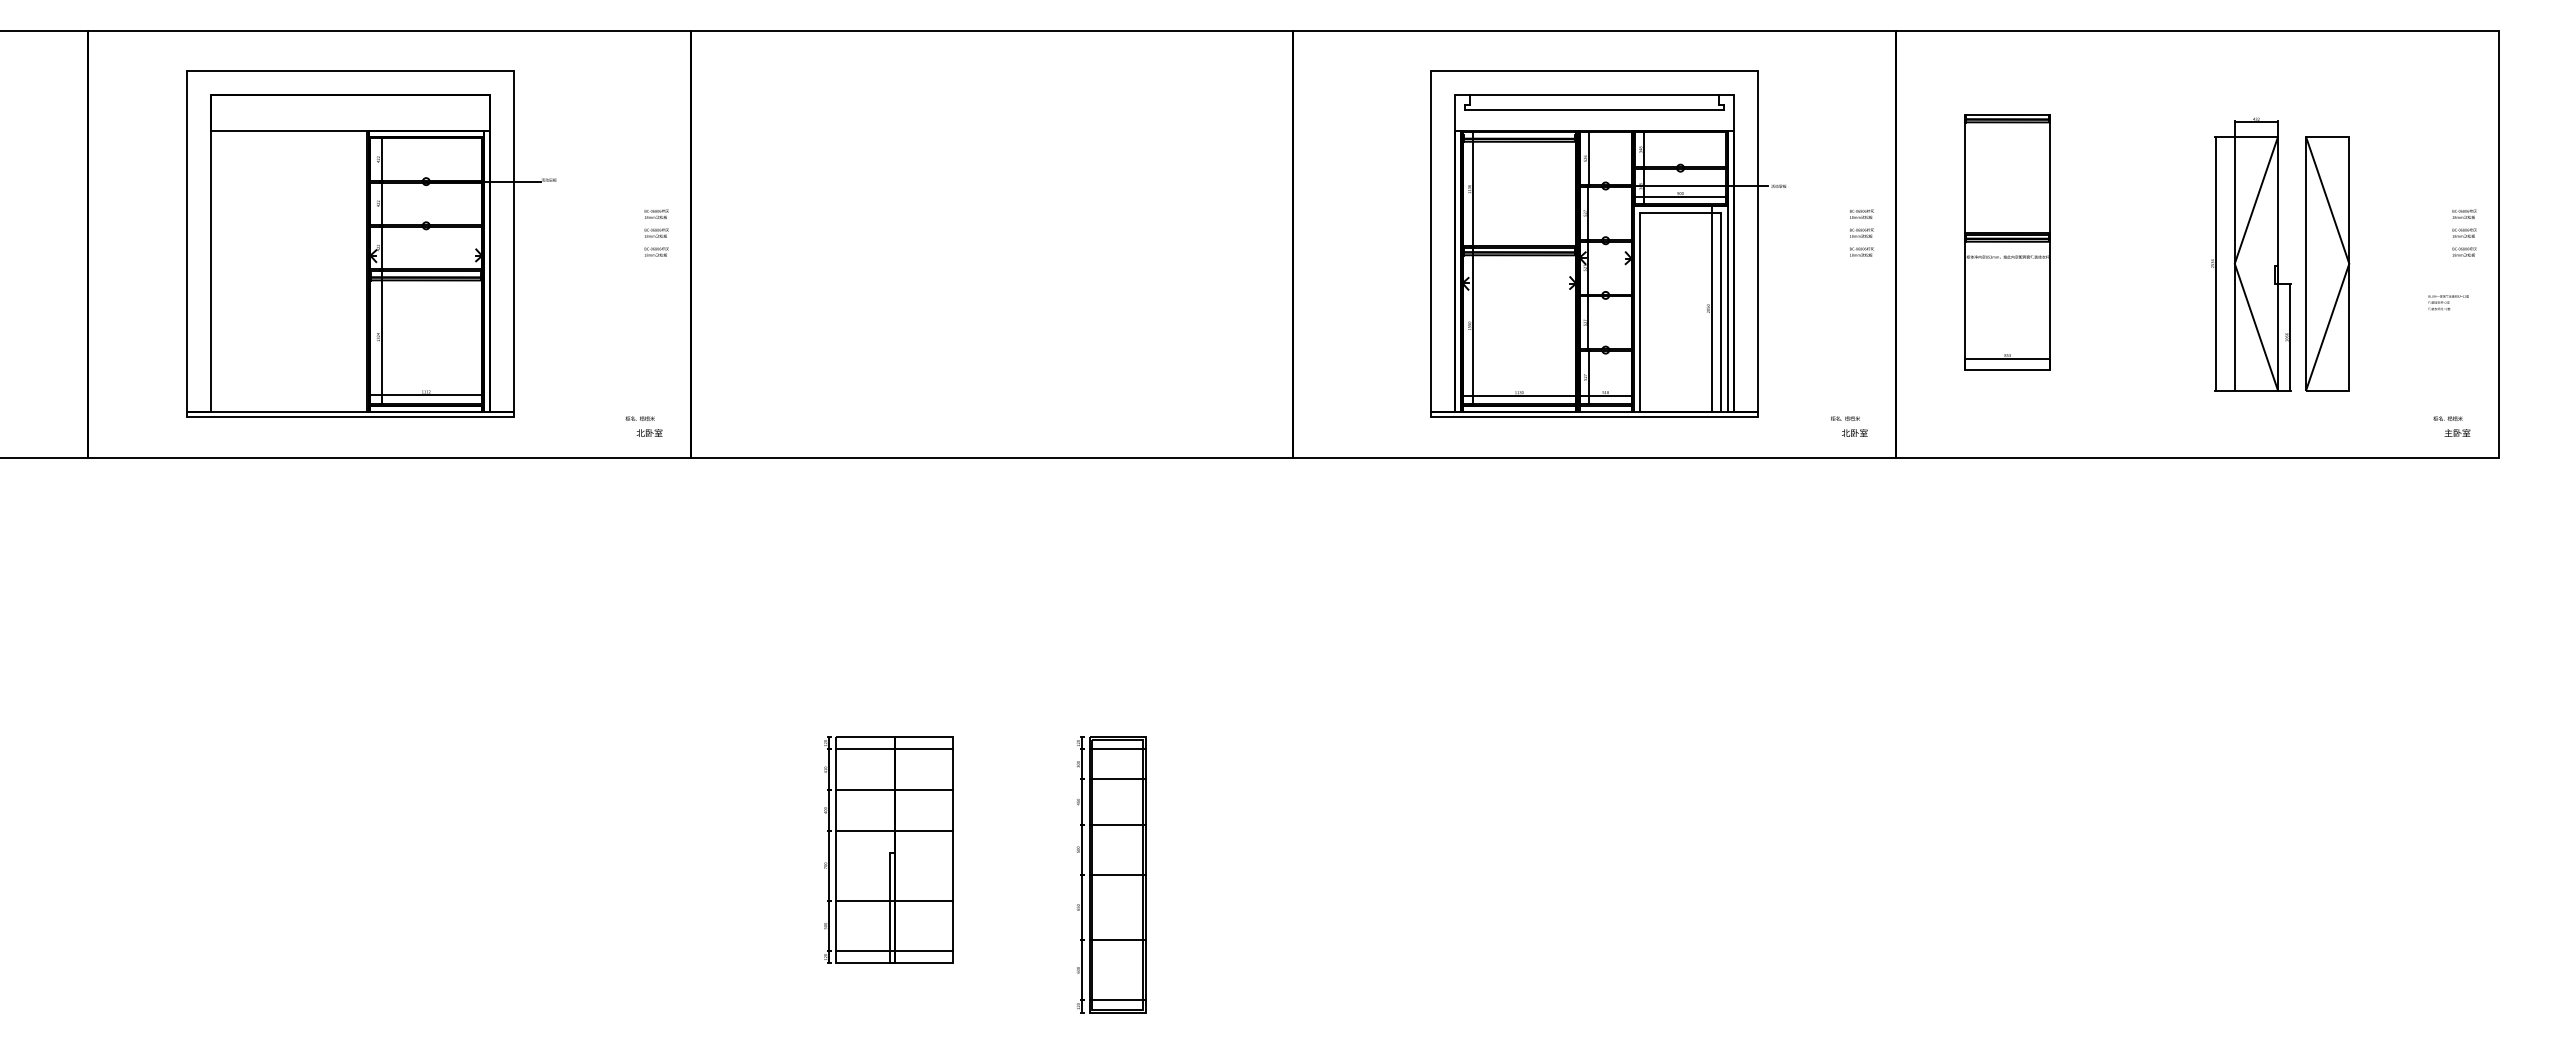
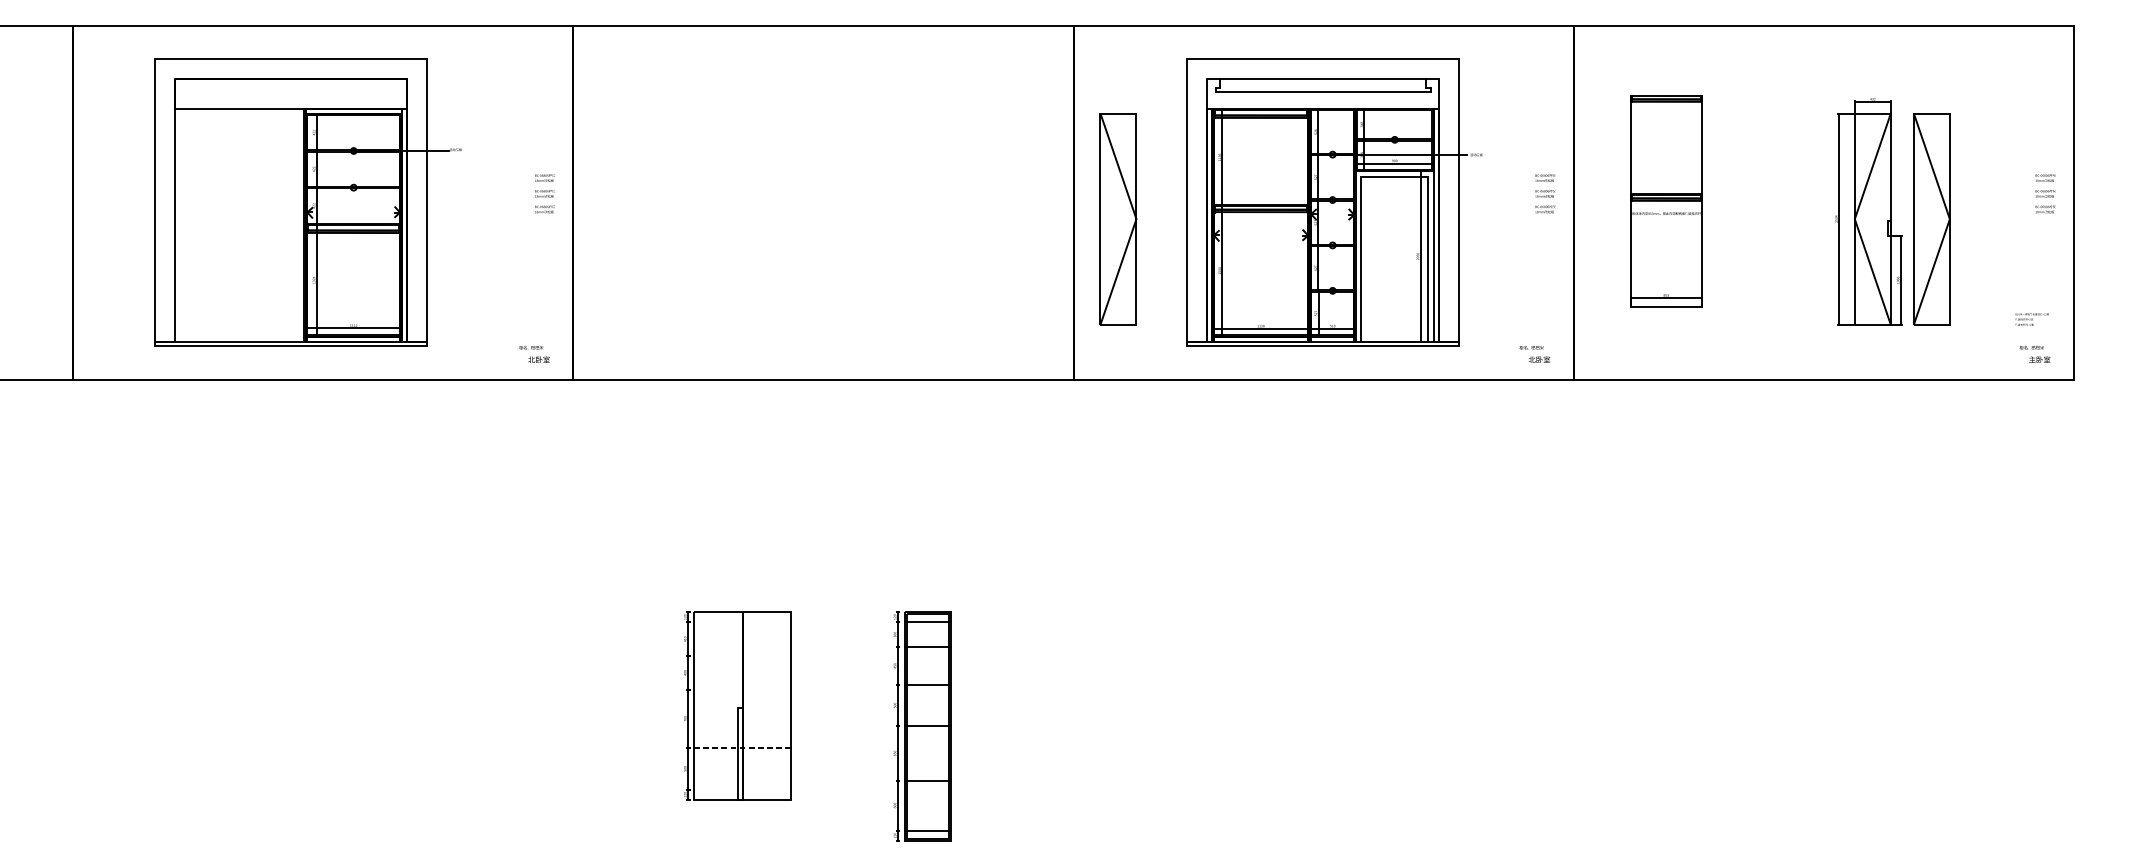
part: (1347, 263) -> (1118, 218), added
text: (2448, 302) -> (2032, 319), moved
line: (894, 749) -> (742, 622), removed
line: (894, 790) -> (742, 656), removed
line: (894, 830) -> (742, 689), removed
line: (894, 901) -> (742, 748), solid -> dashed
line: (894, 951) -> (742, 789), removed

